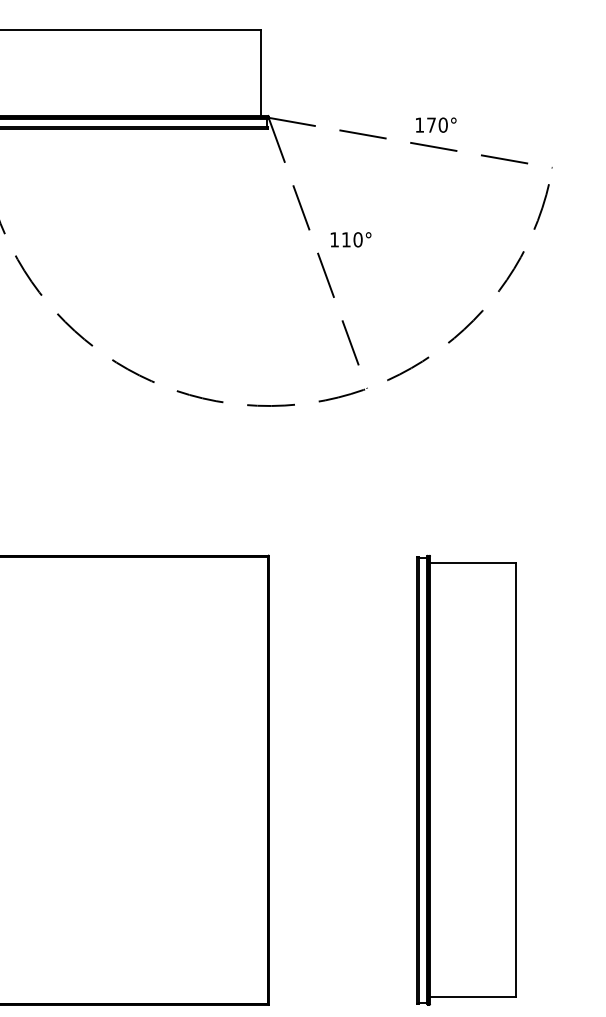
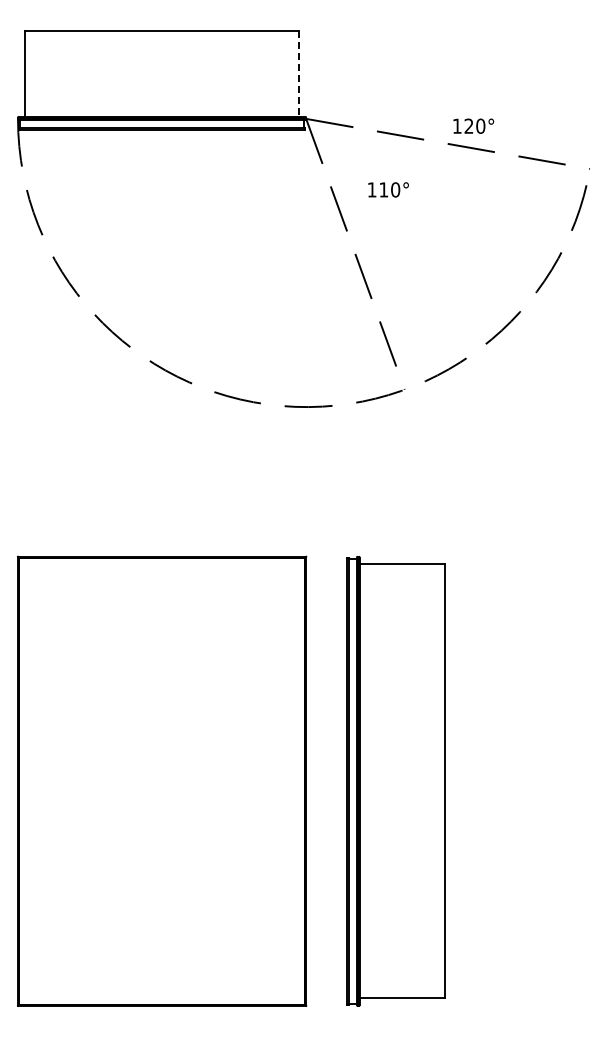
line: (260, 72) -> (298, 73), solid -> dashed
text: (430, 124) -> (468, 125), 170° -> 120°
text: (350, 239) -> (388, 189), moved
part: (465, 780) -> (395, 781), moved

